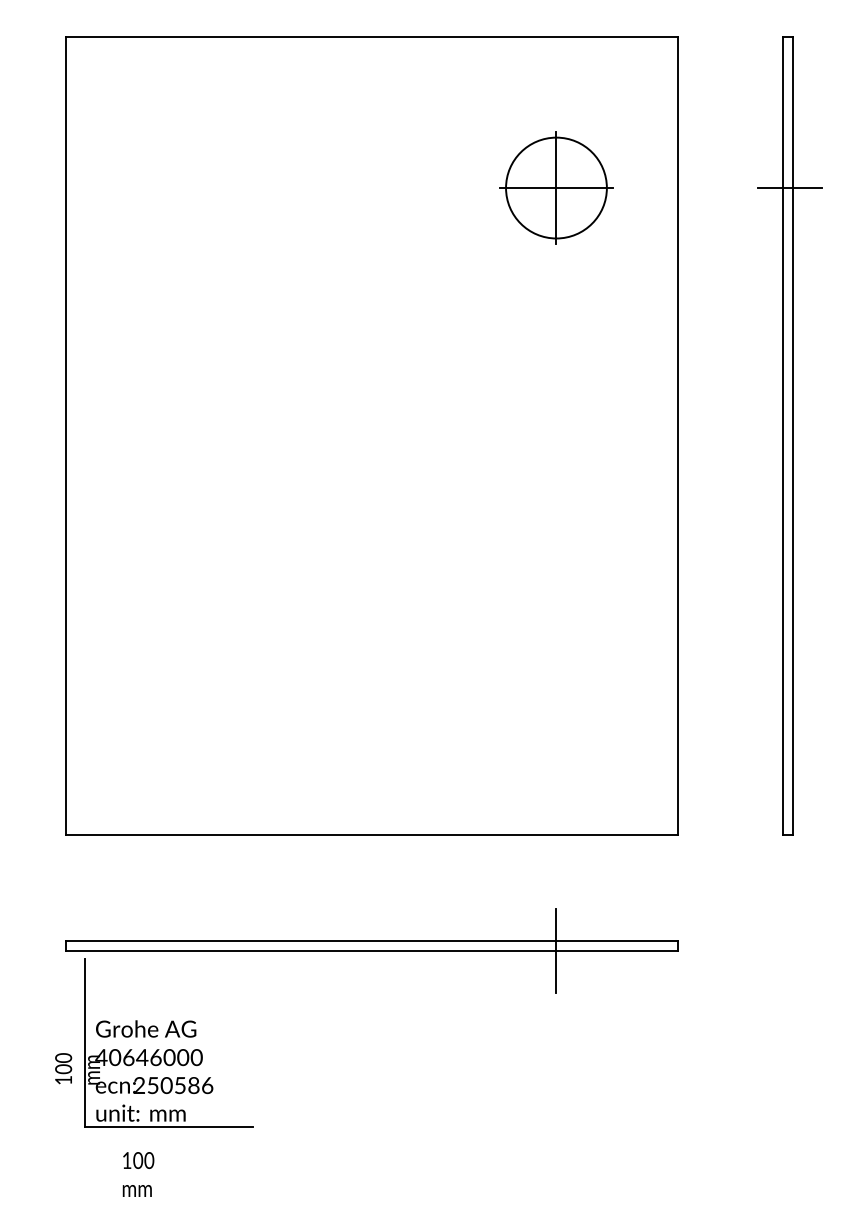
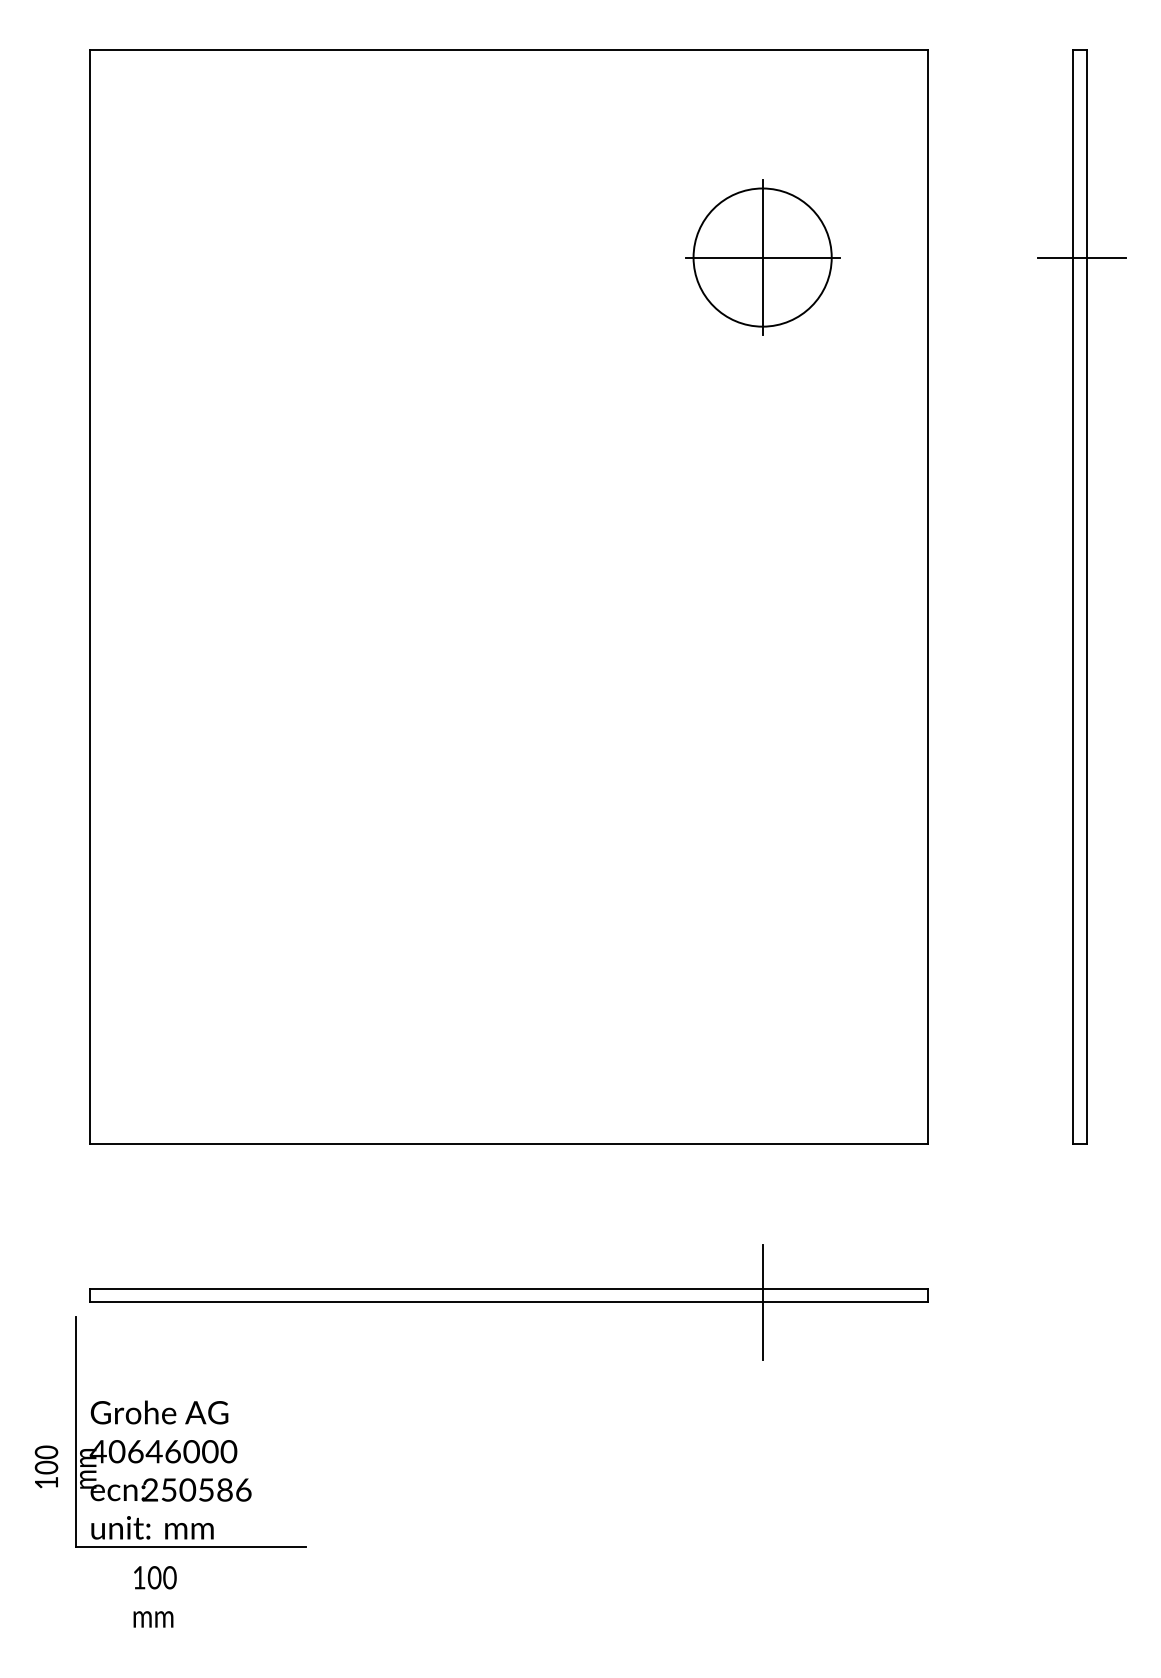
part: (154, 1037) -> (170, 1424), moved
text: (138, 1174) -> (154, 1596), moved

